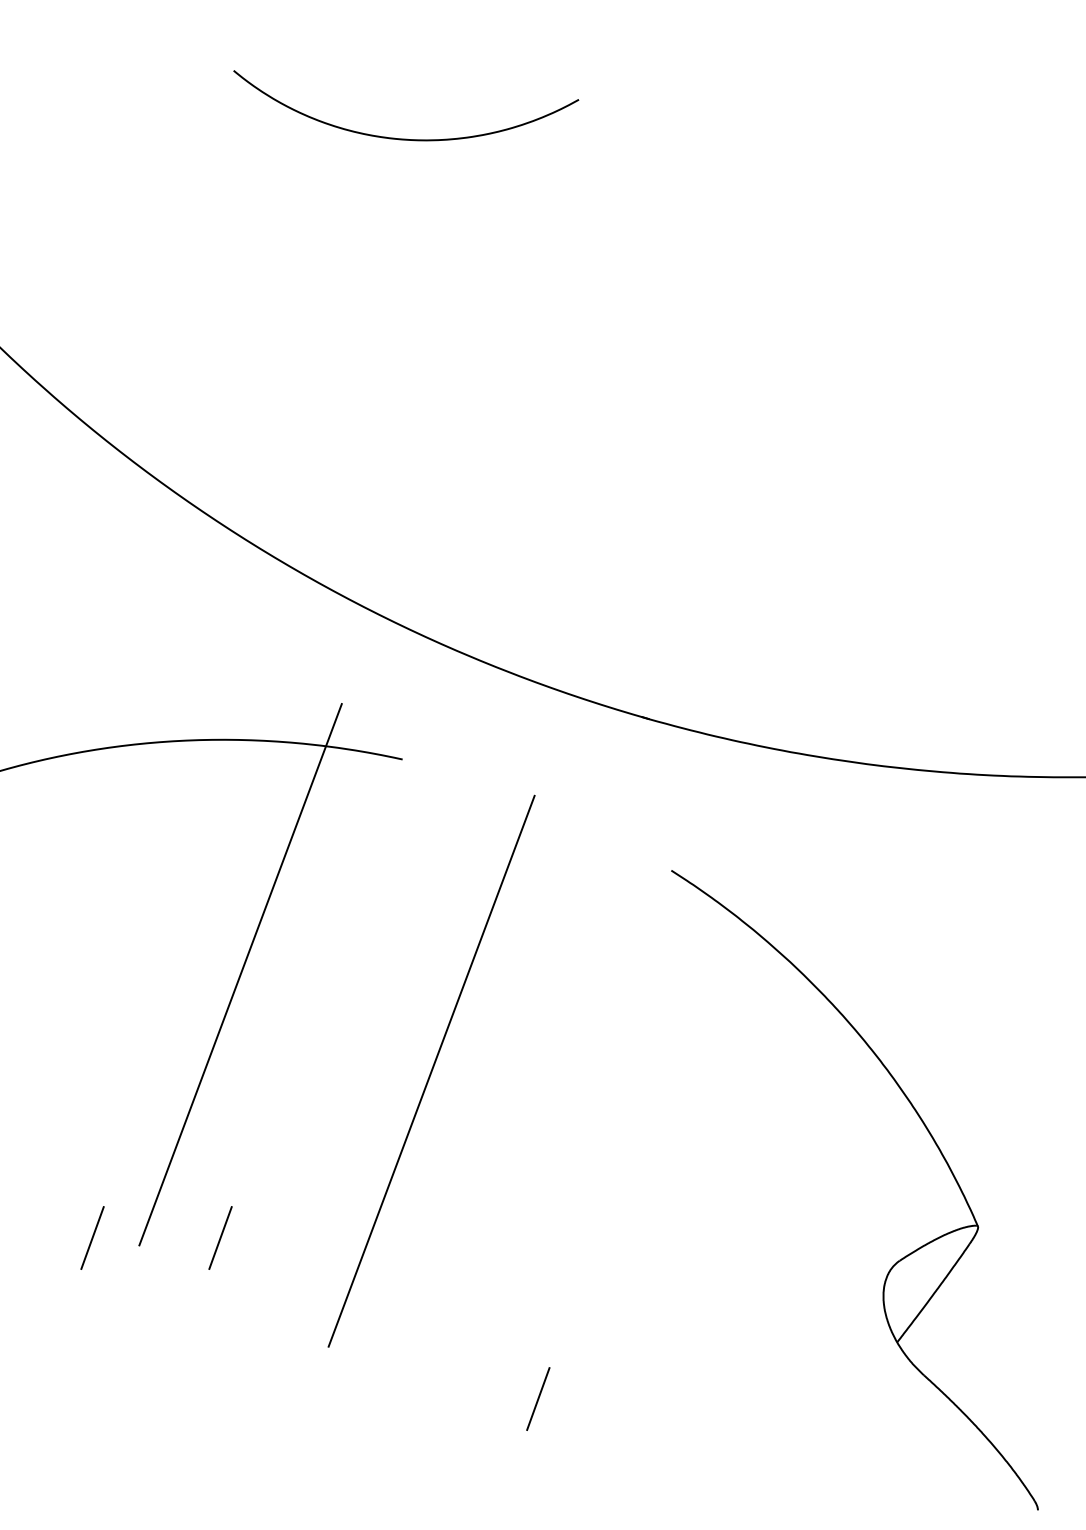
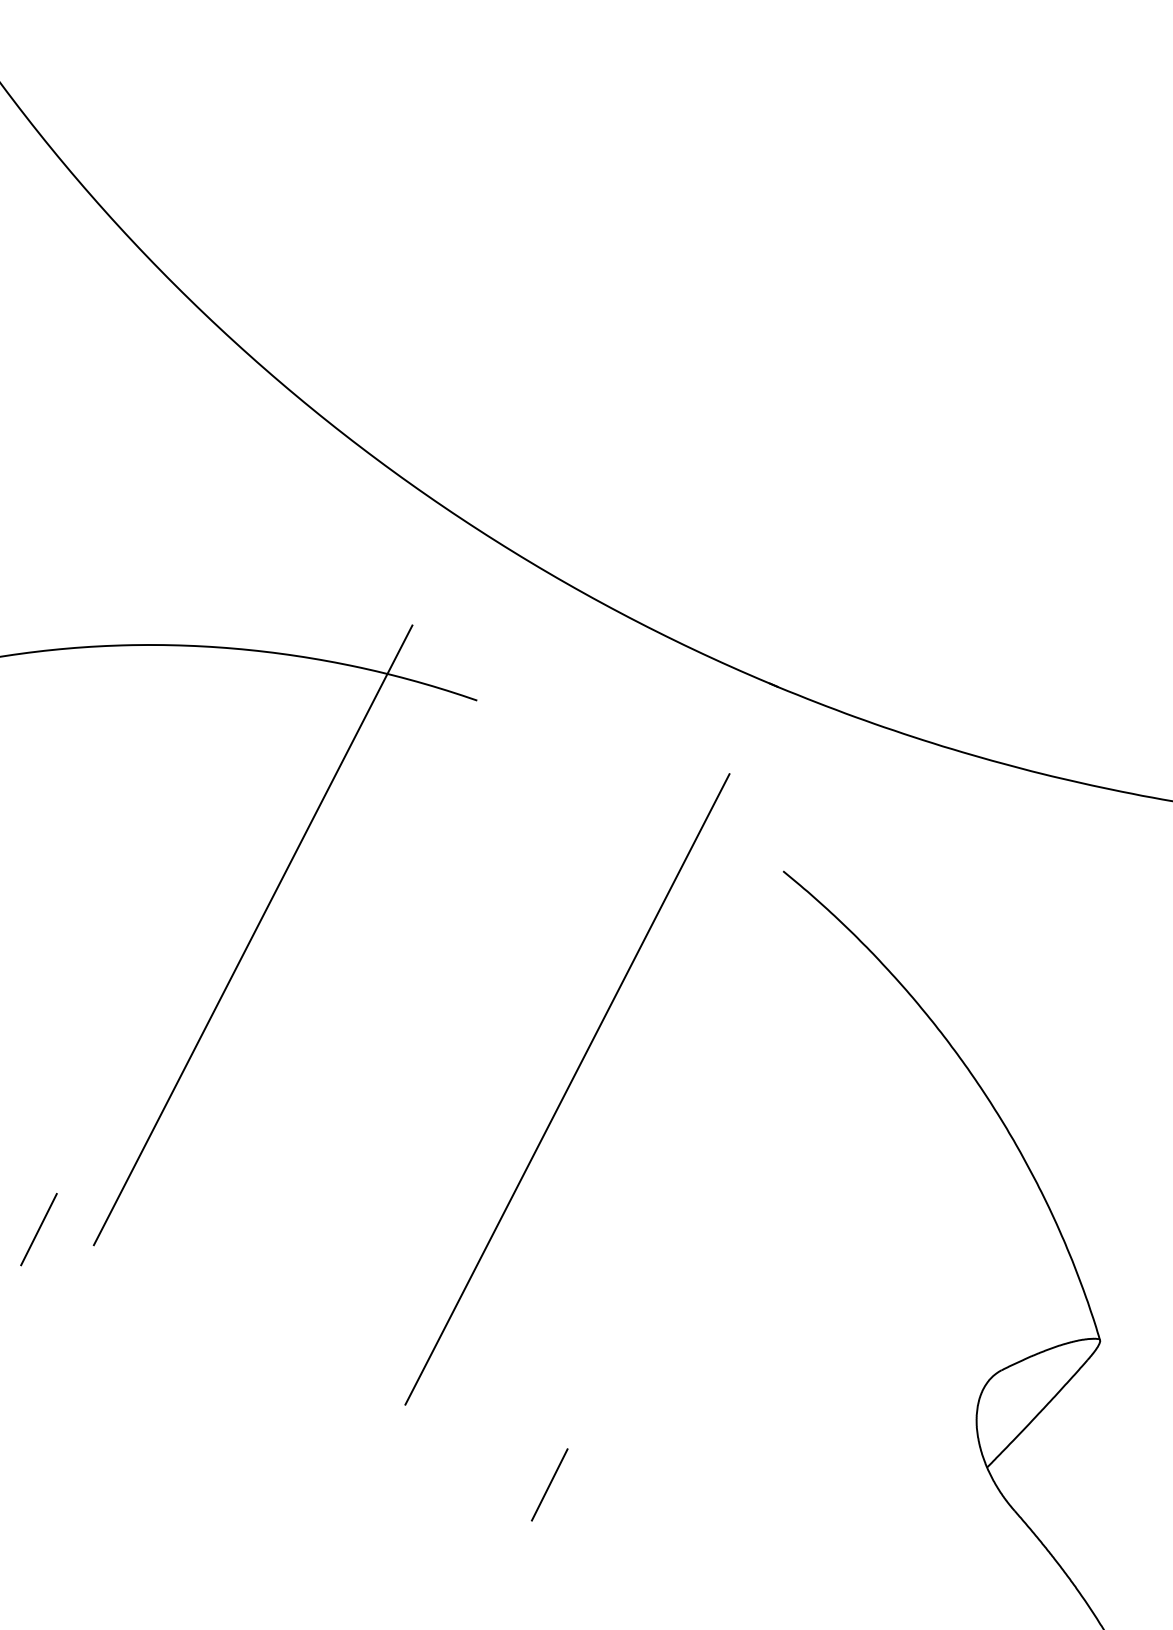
line: (431, 1070) -> (567, 1088), moved
line: (220, 1237) -> (192, 1246), removed

